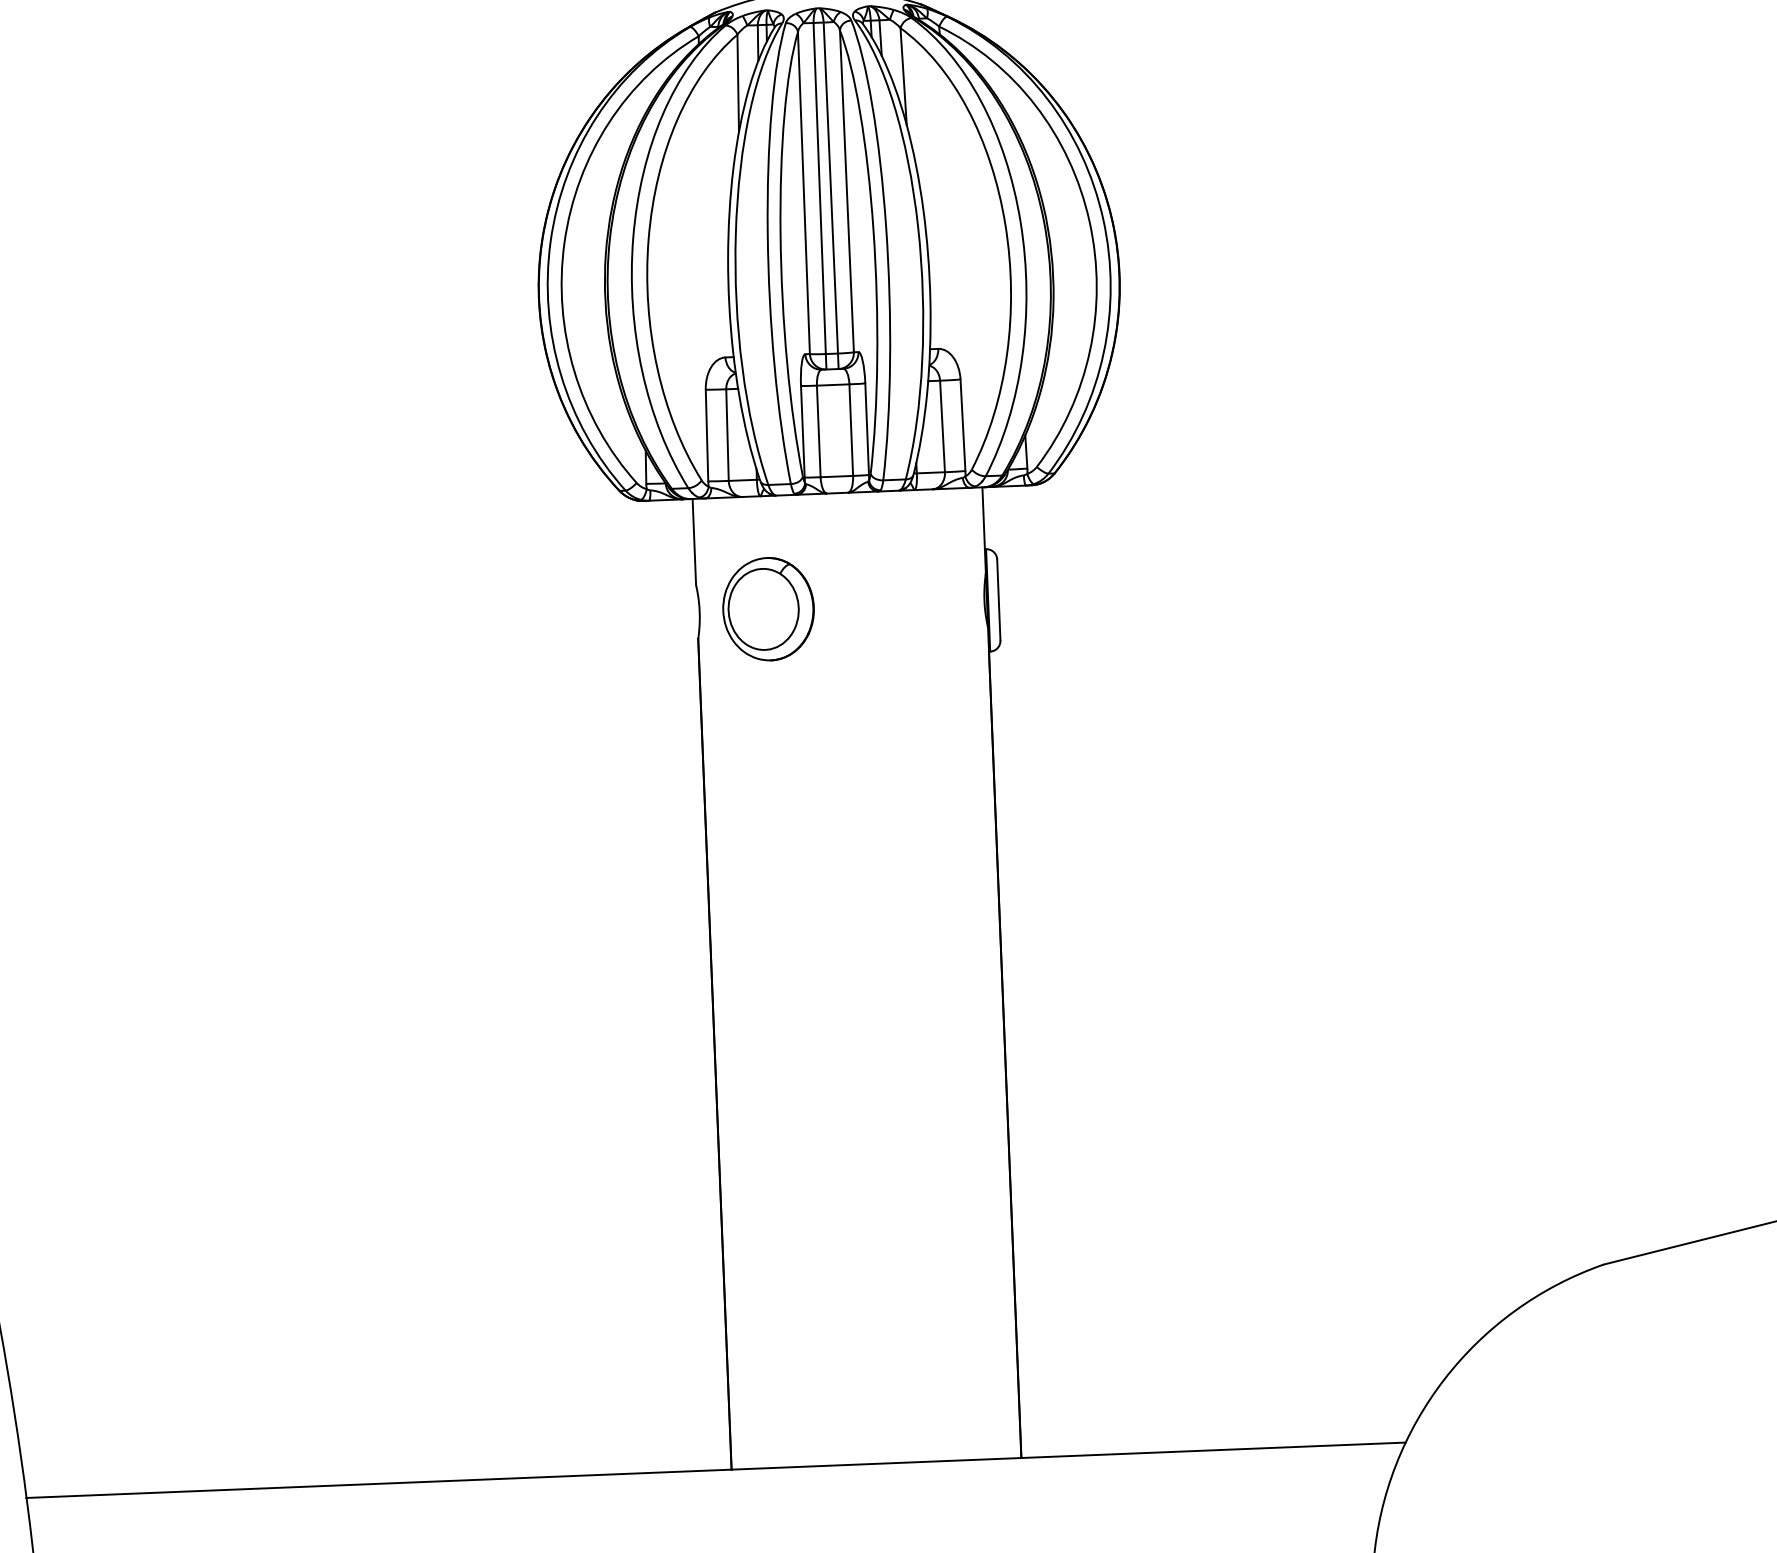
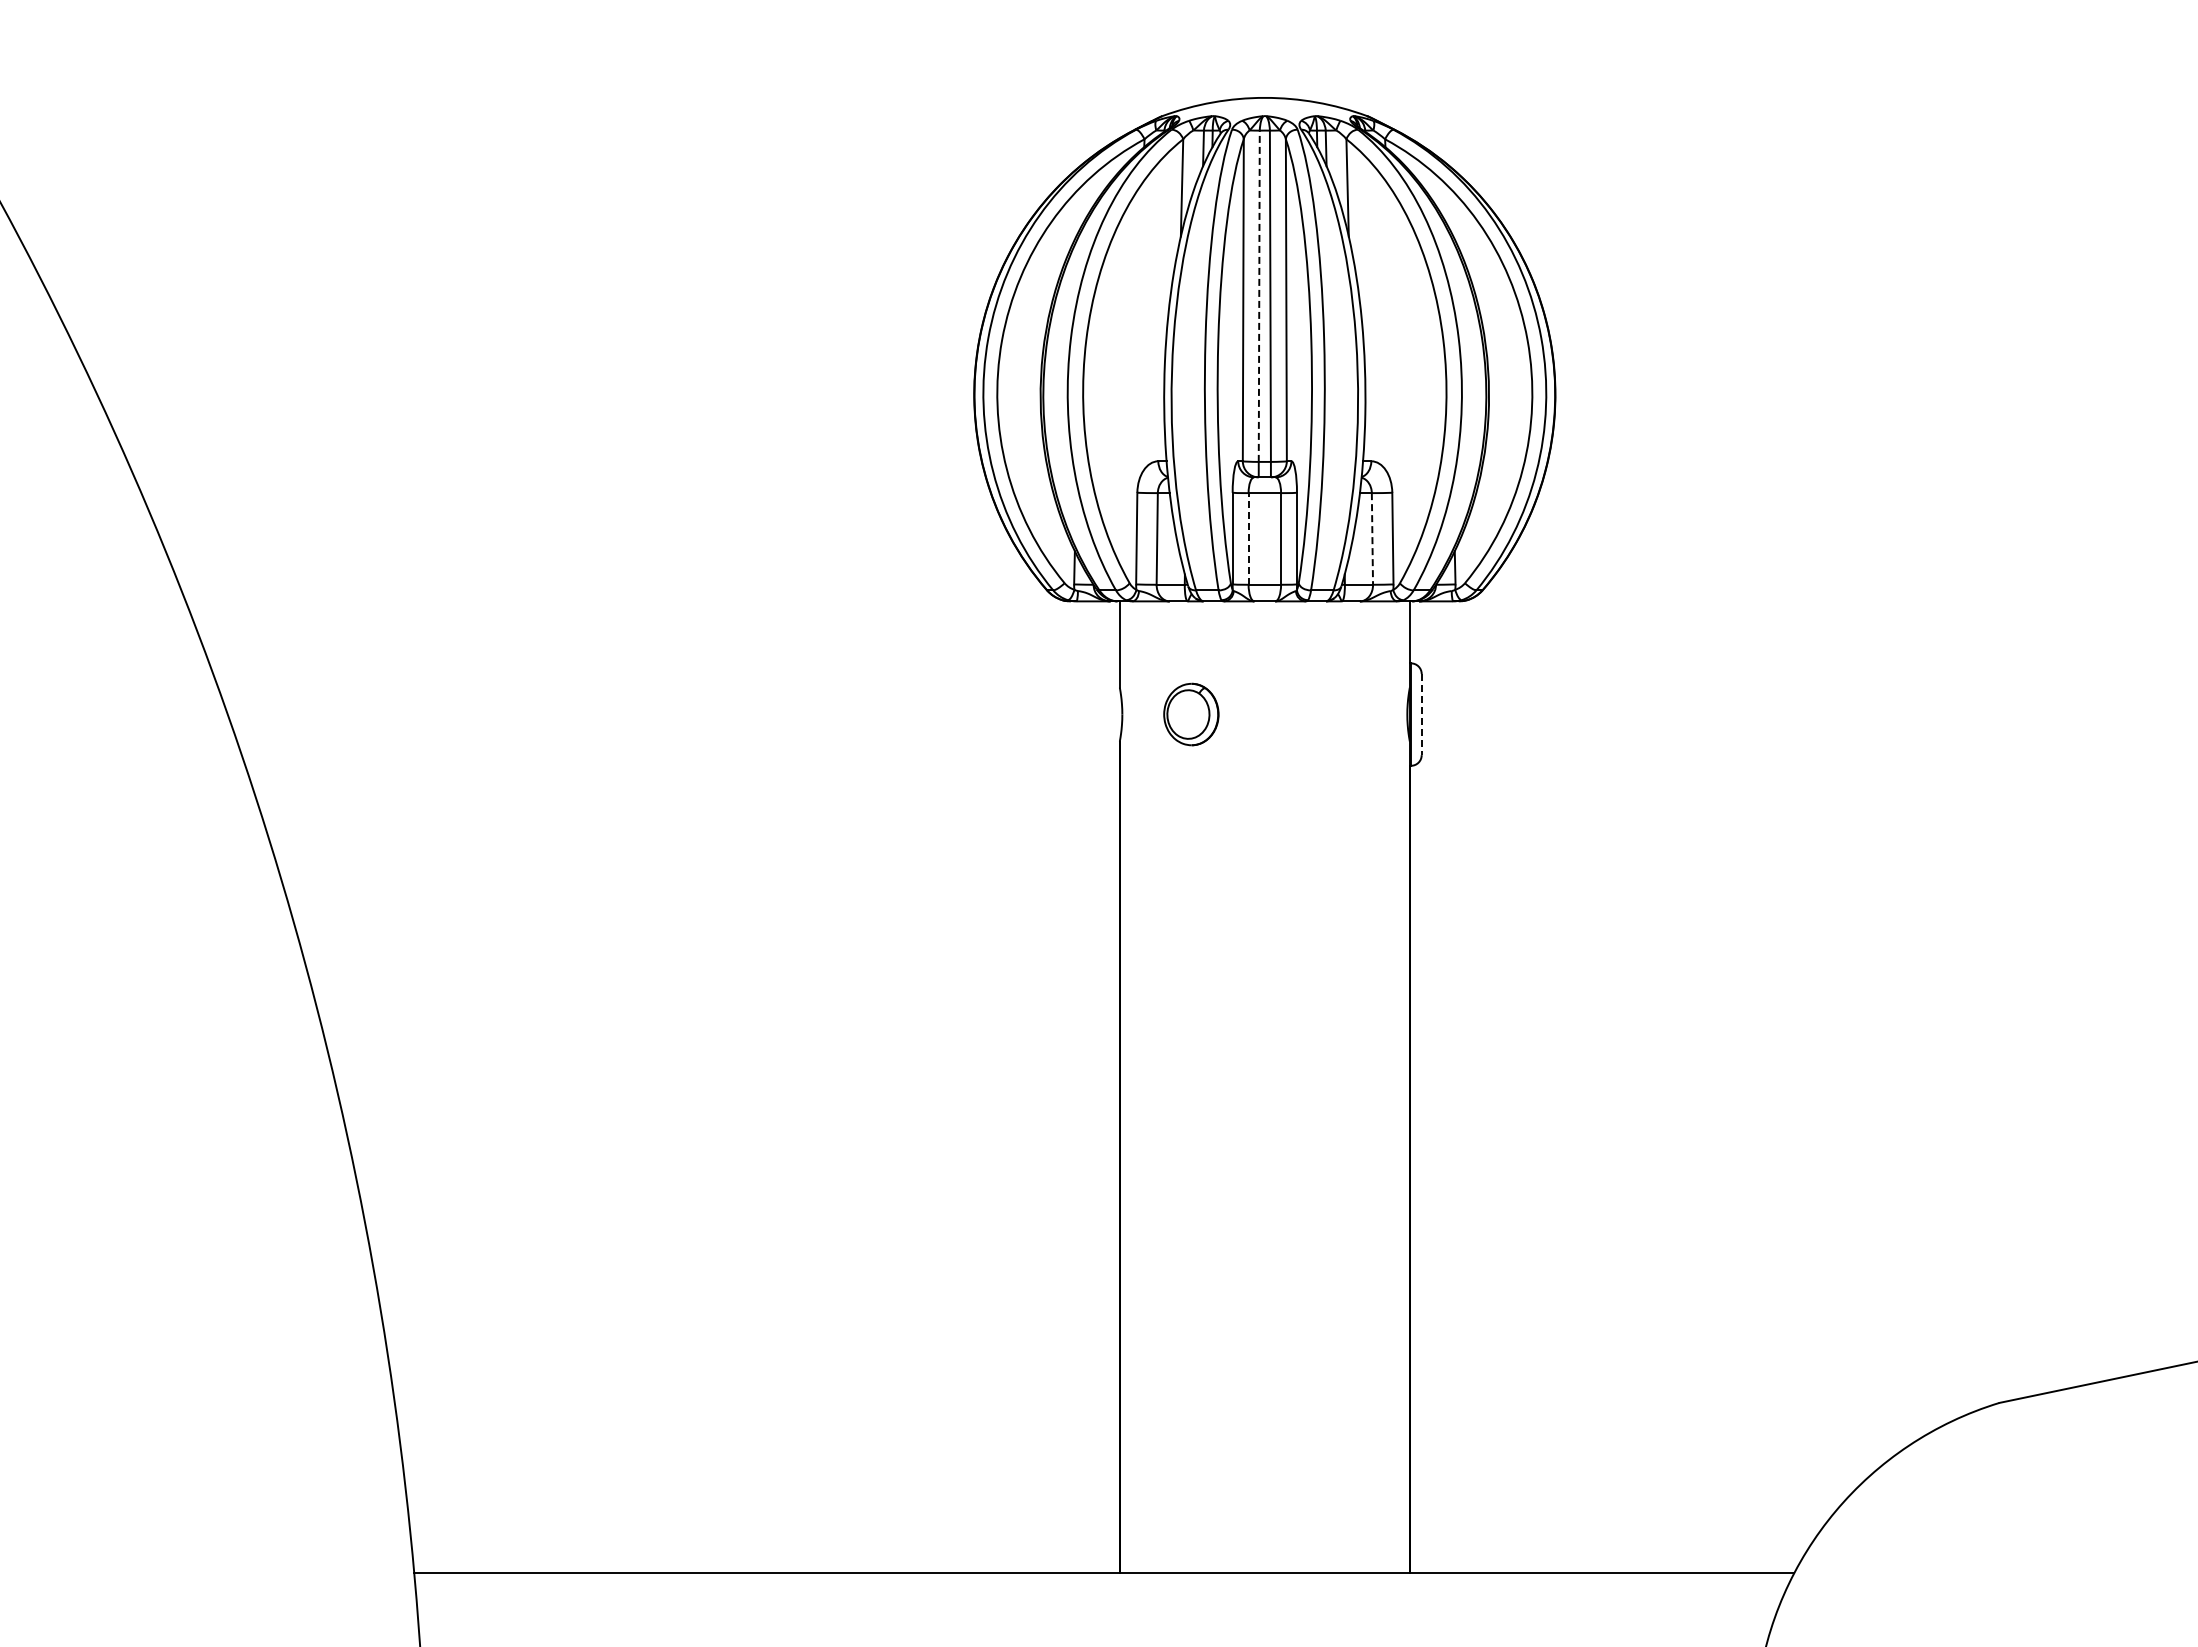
line: (819, 188) -> (1259, 296), solid -> dashed
line: (942, 426) -> (1372, 538), solid -> dashed
line: (818, 430) -> (1248, 538), solid -> dashed
line: (998, 599) -> (1421, 714), solid -> dashed
part: (768, 609) -> (1191, 714), size x0.6

